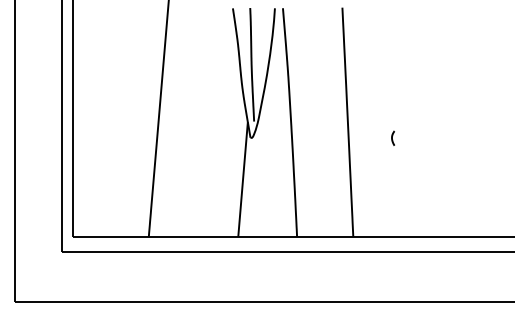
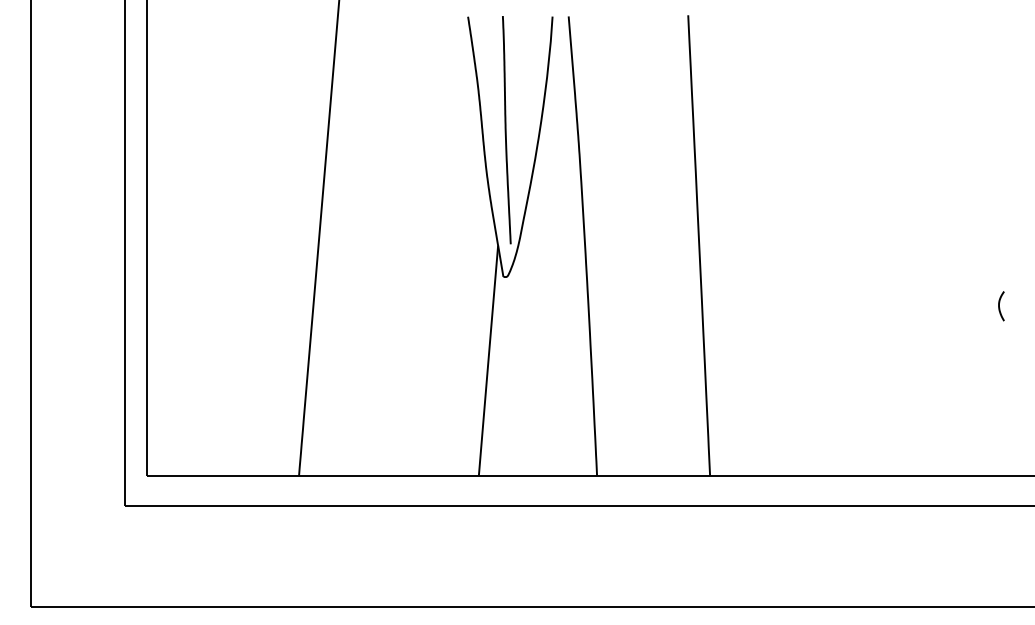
curve: (392, 137) -> (1000, 304), moved

